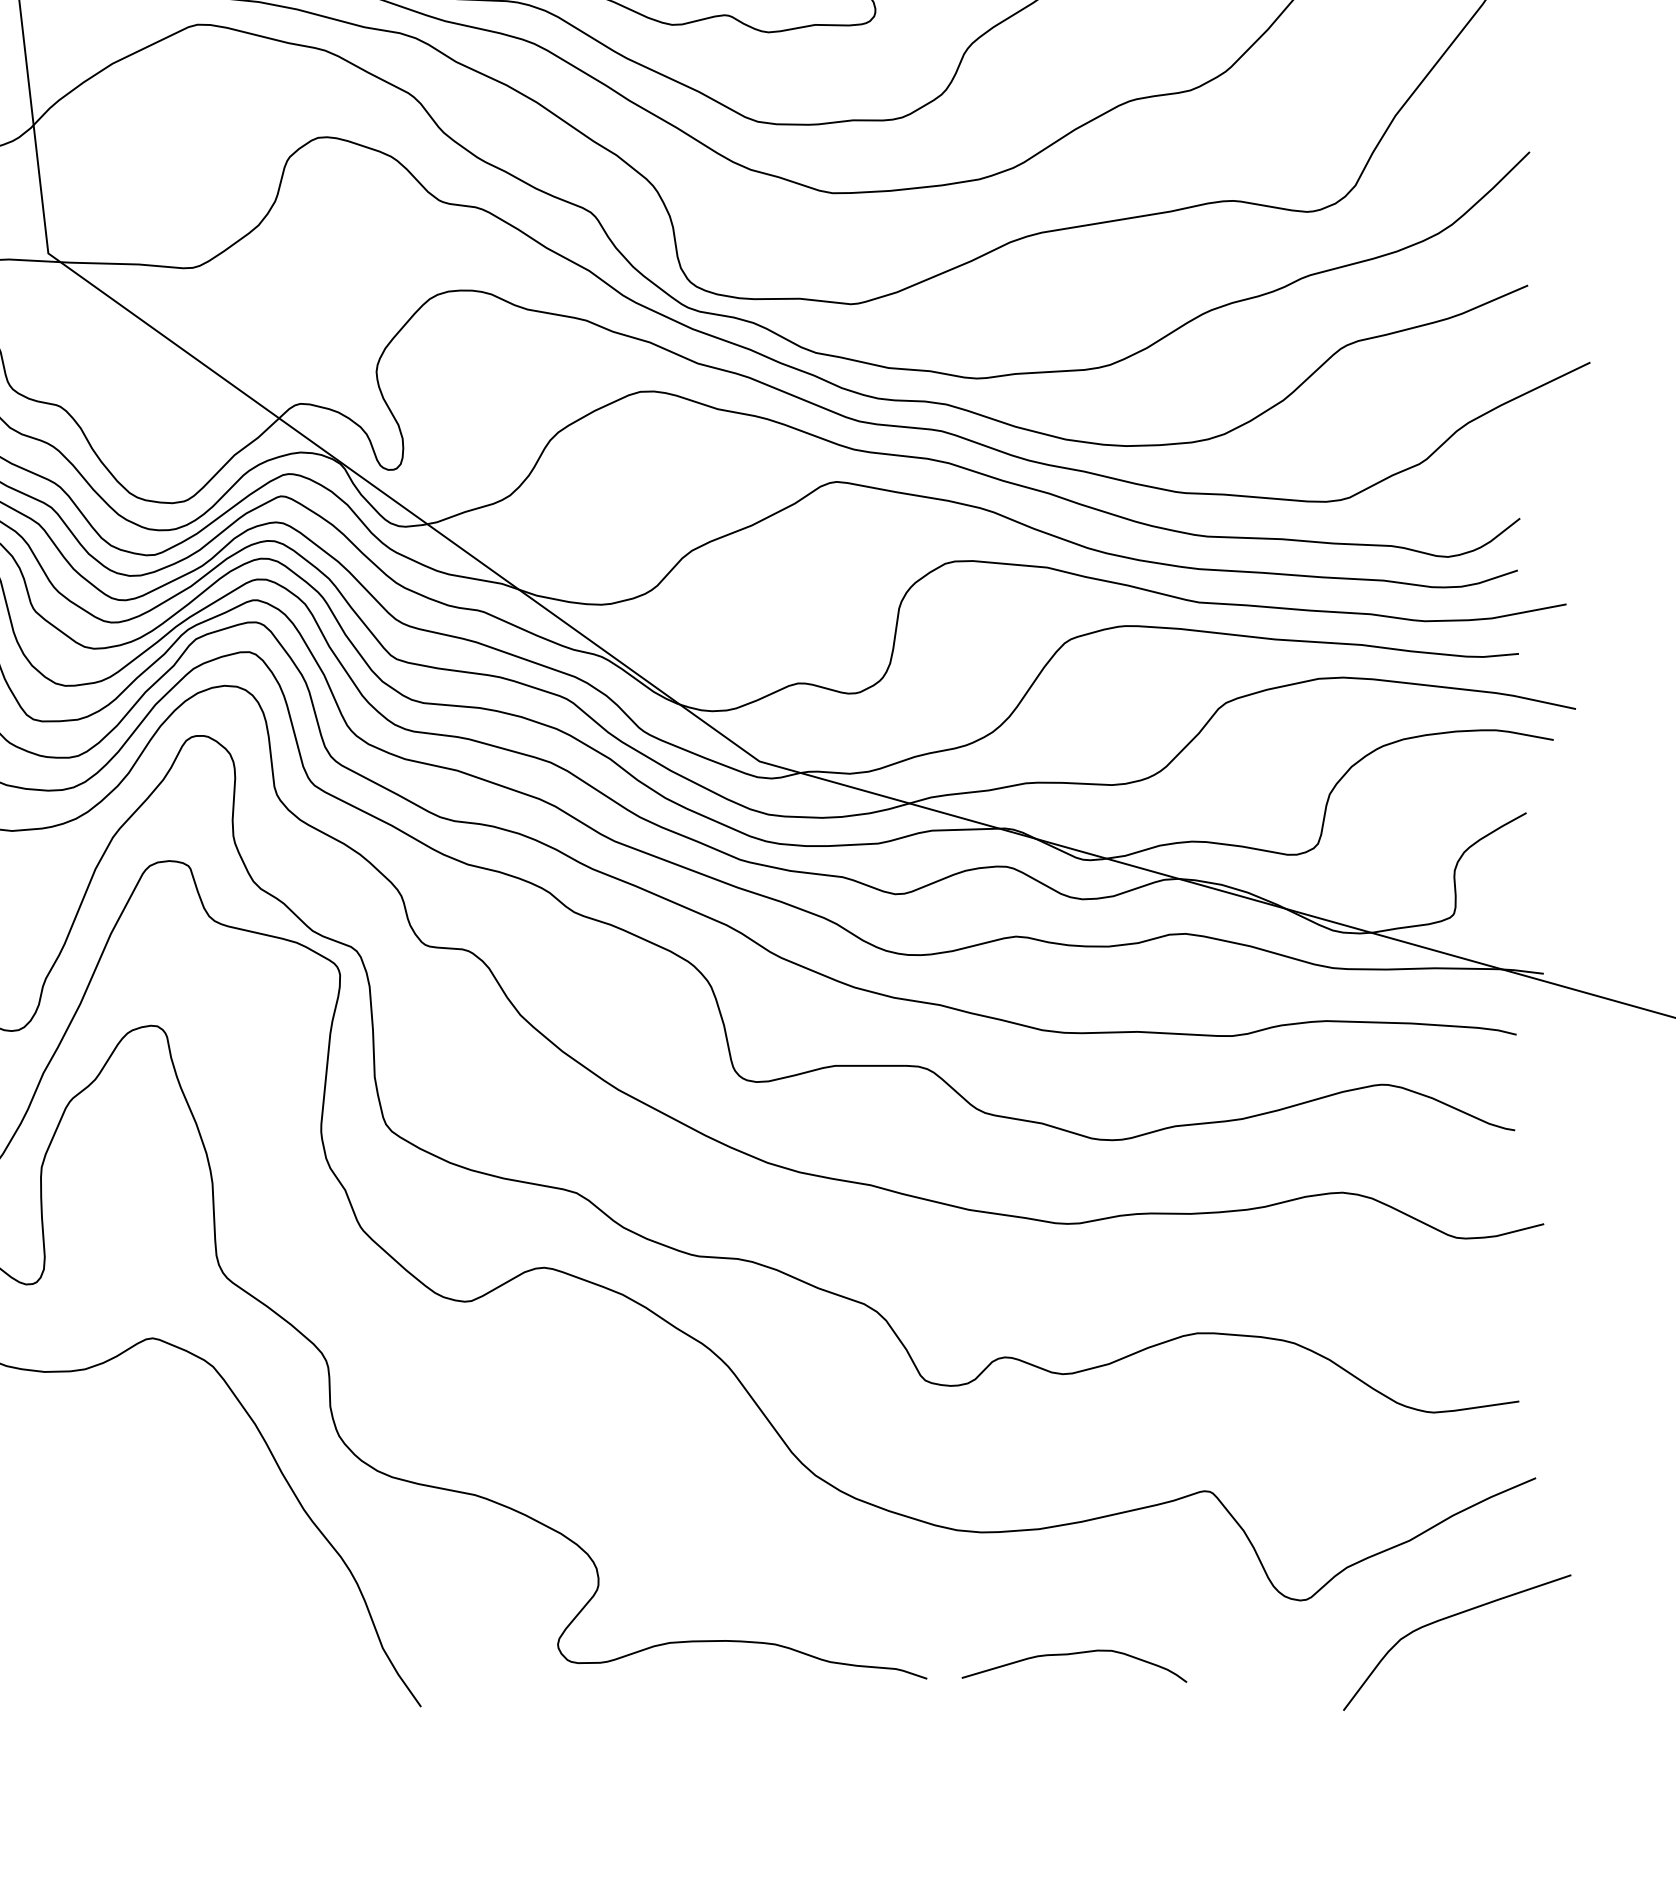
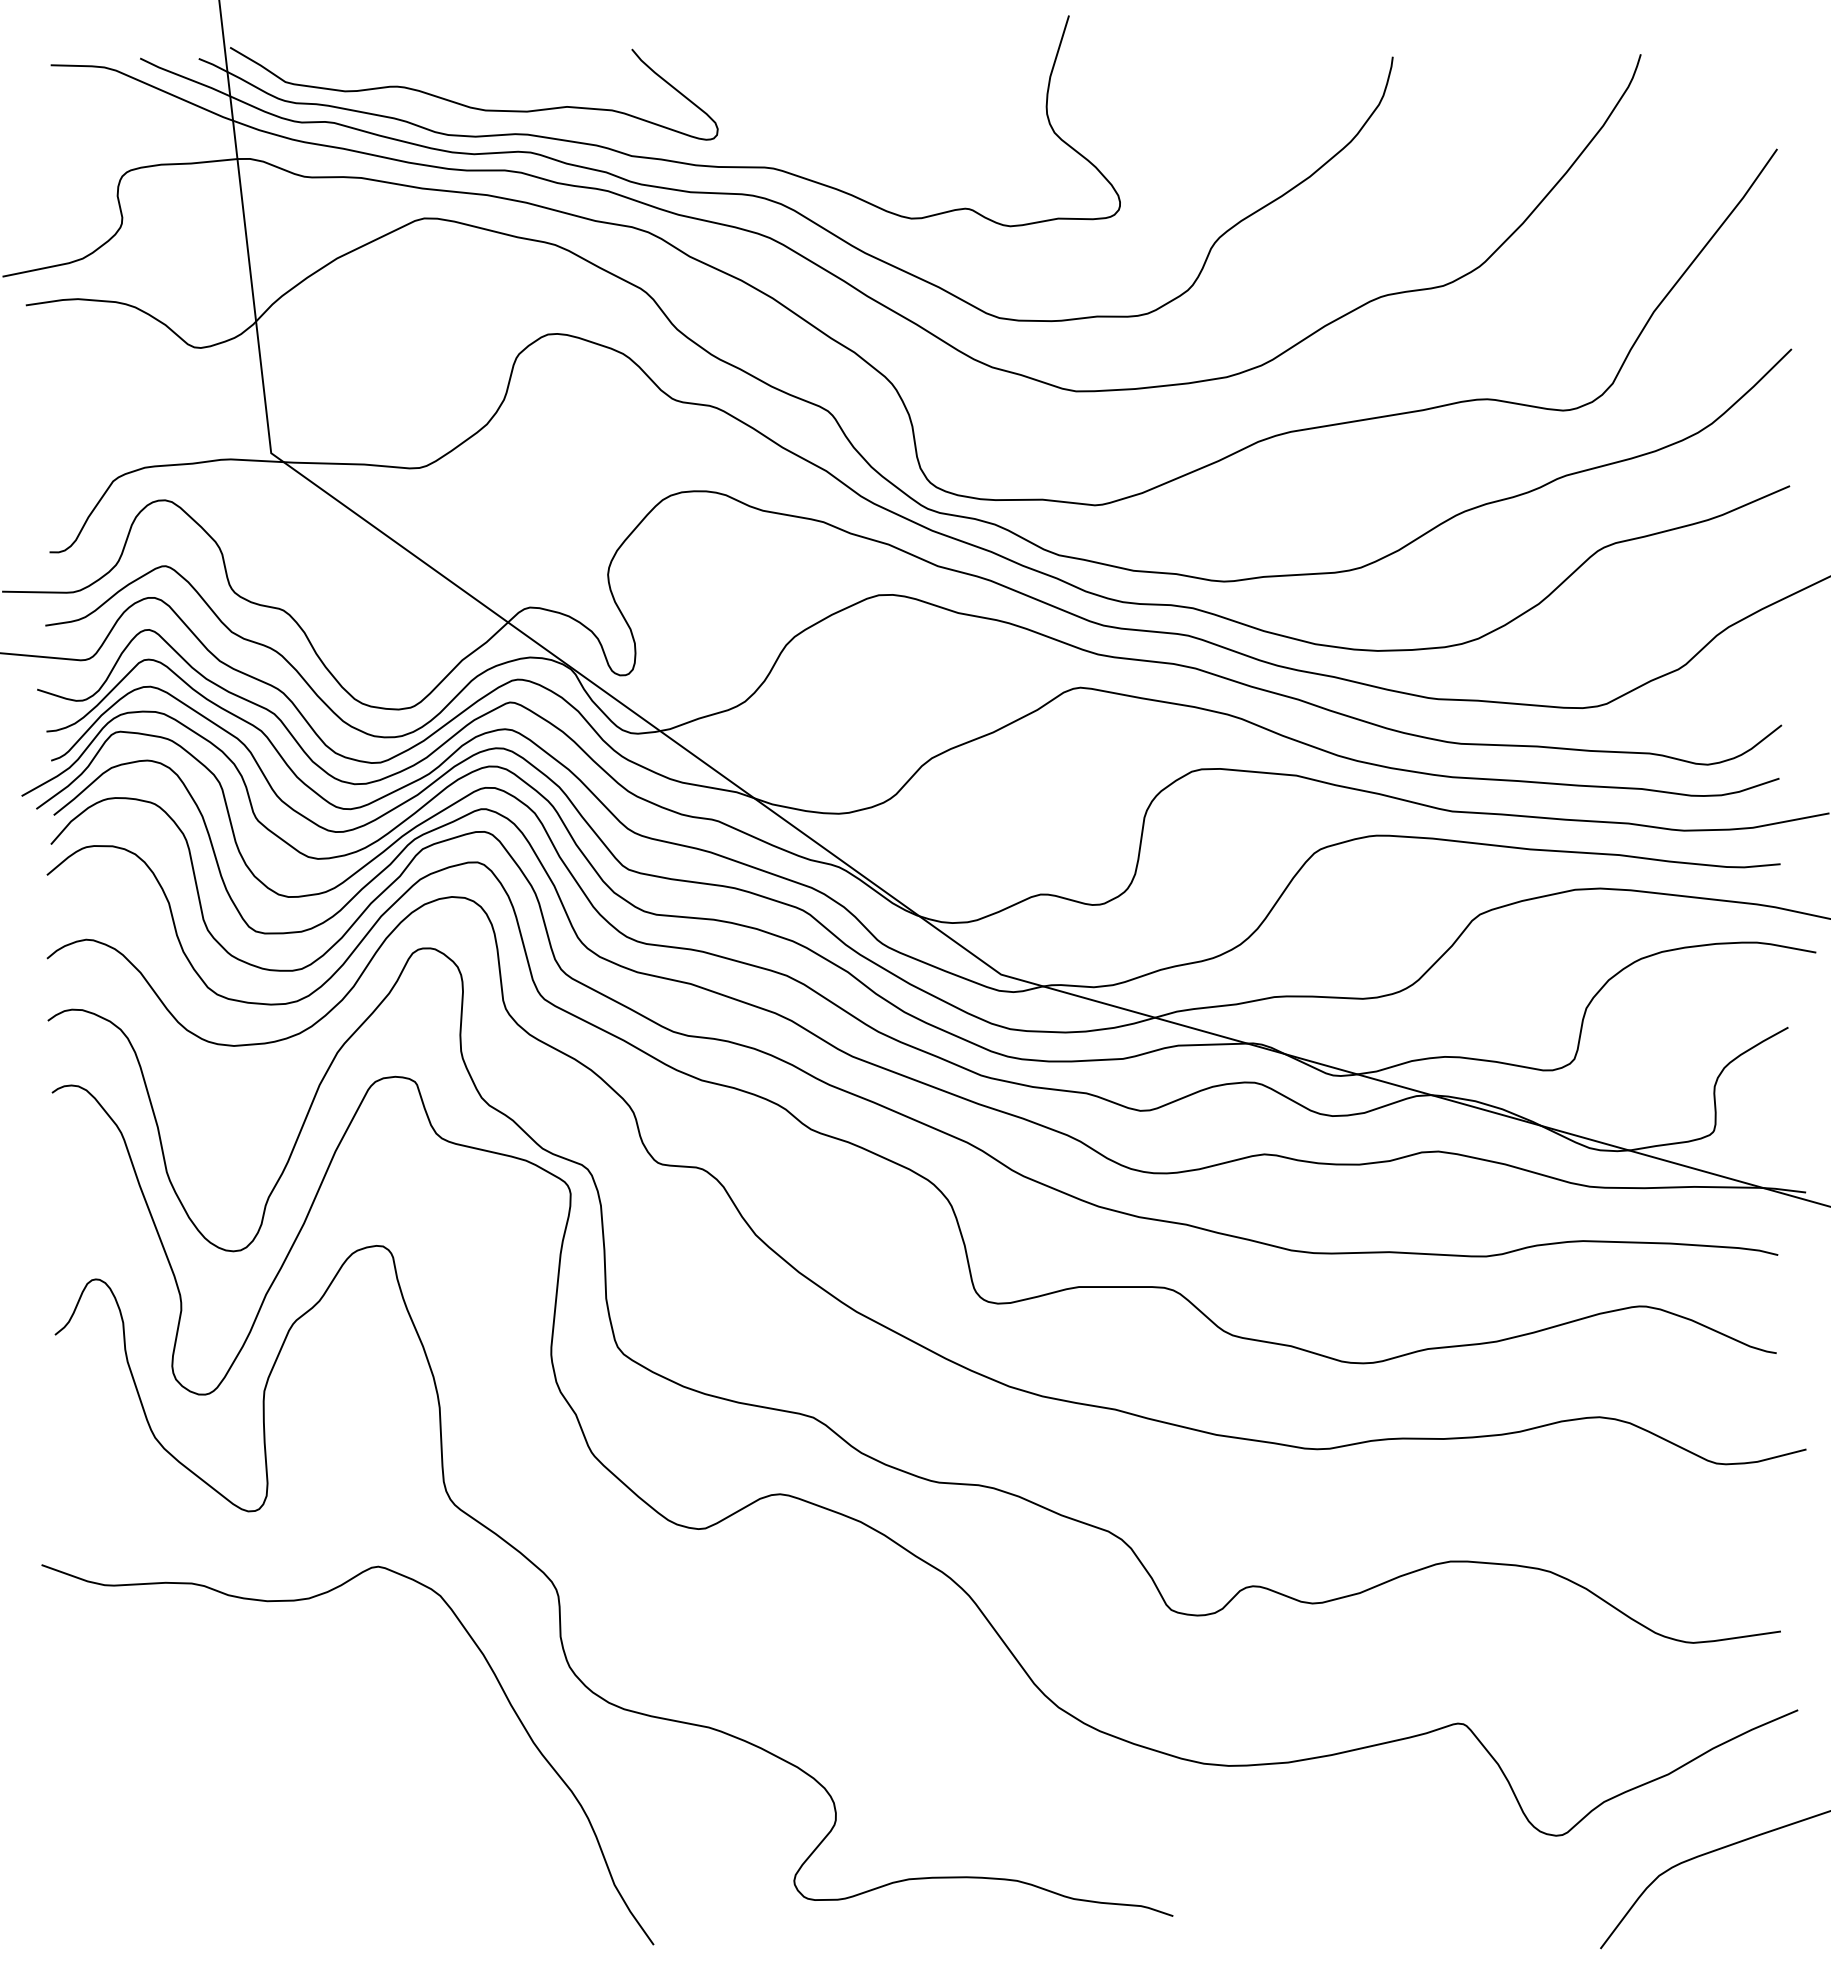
curve: (1073, 1654) -> (1323, 1891), removed

